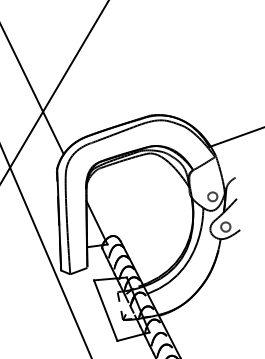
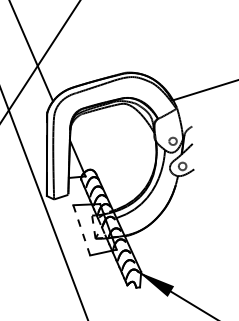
line: (105, 310) -> (81, 230), solid -> dashed

